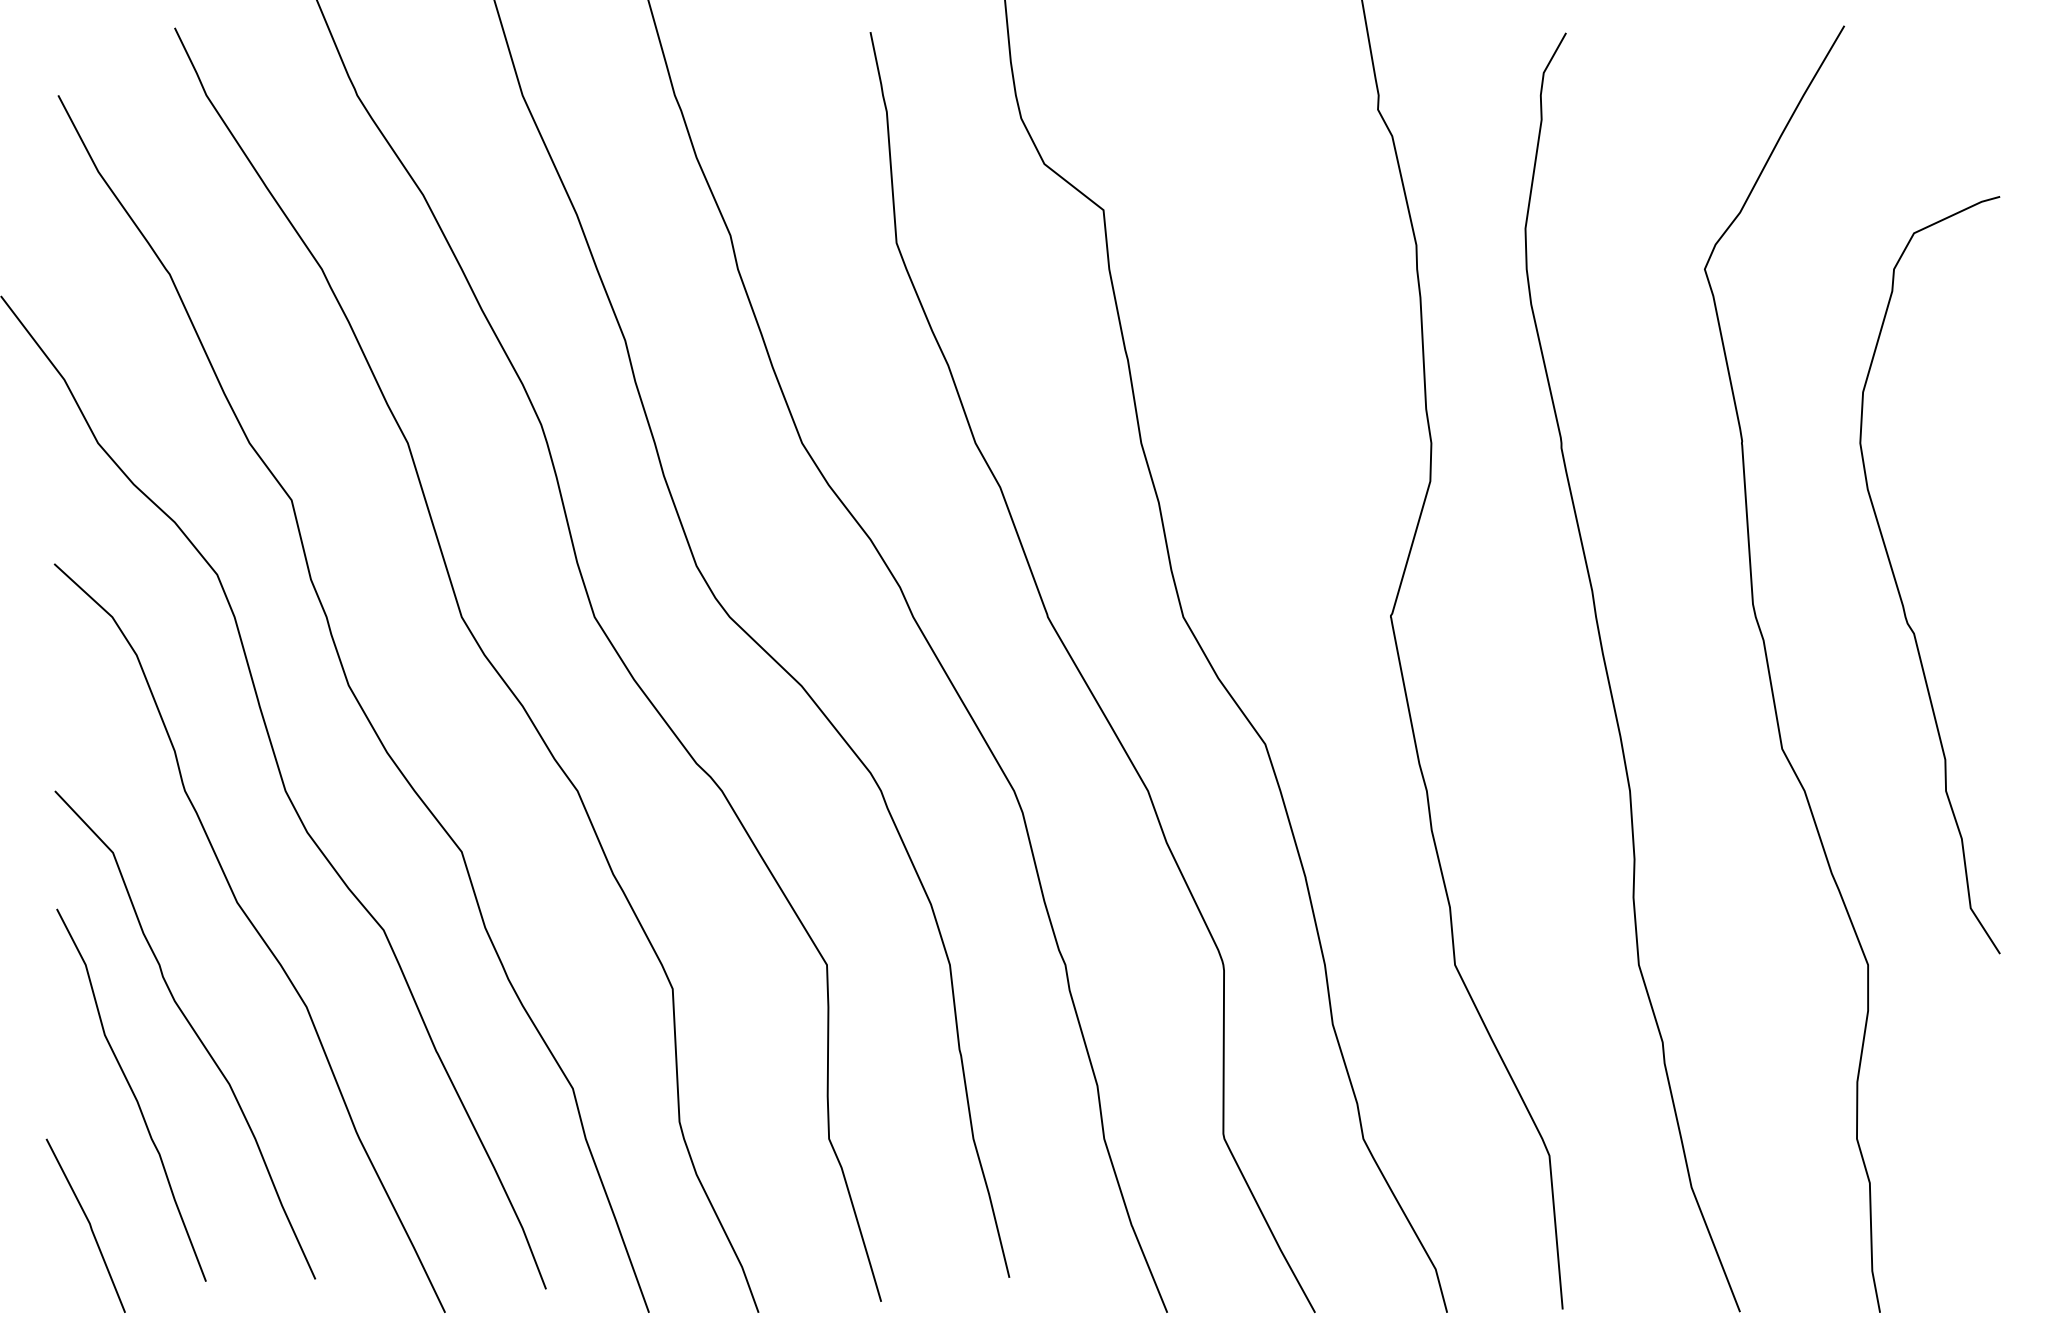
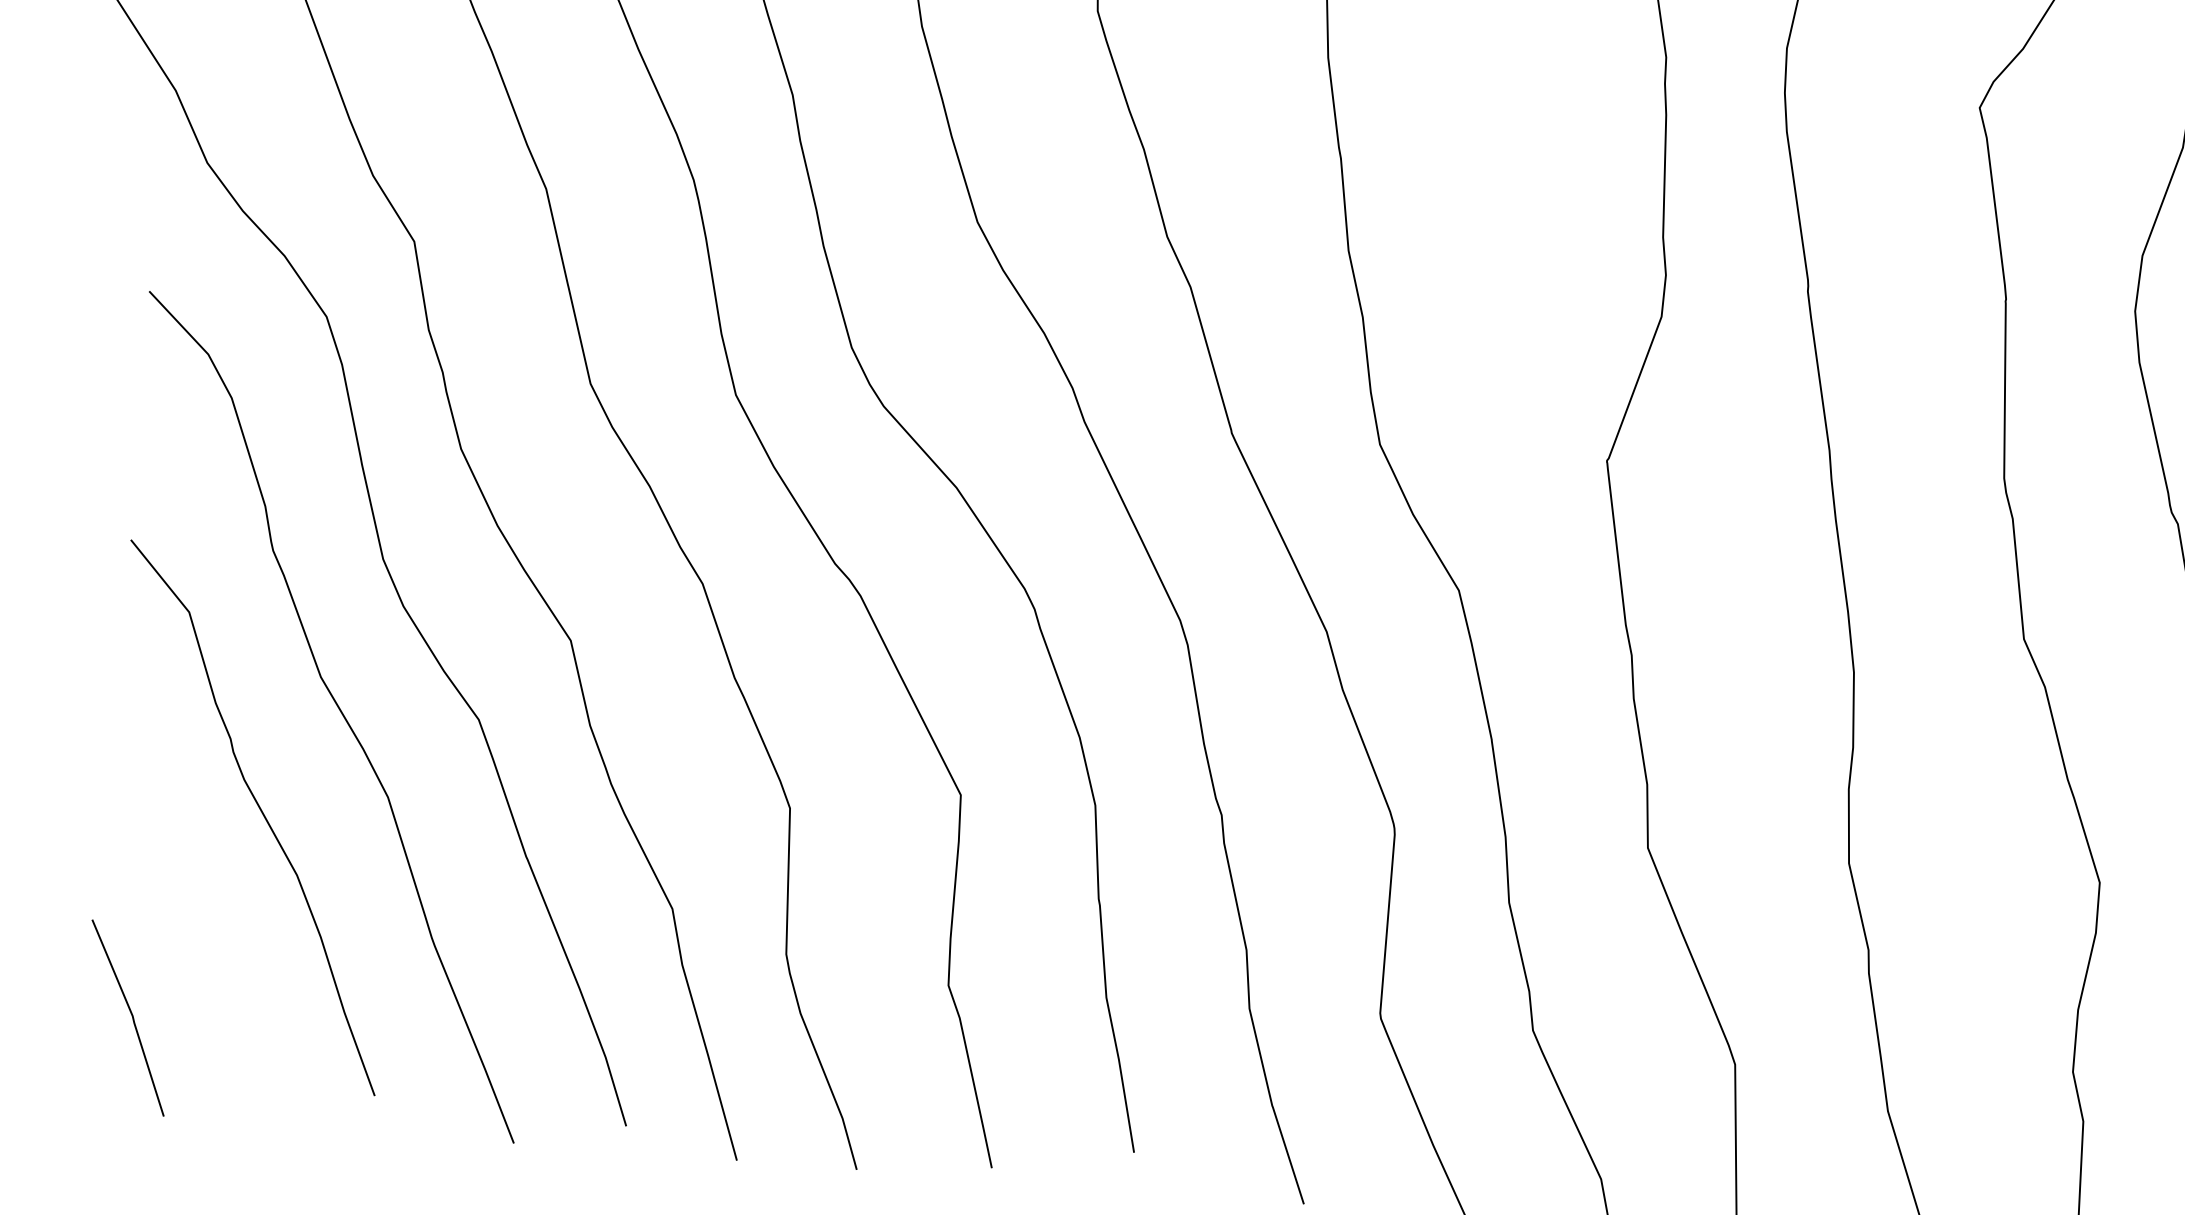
curve: (132, 1093) -> (190, 877), removed

